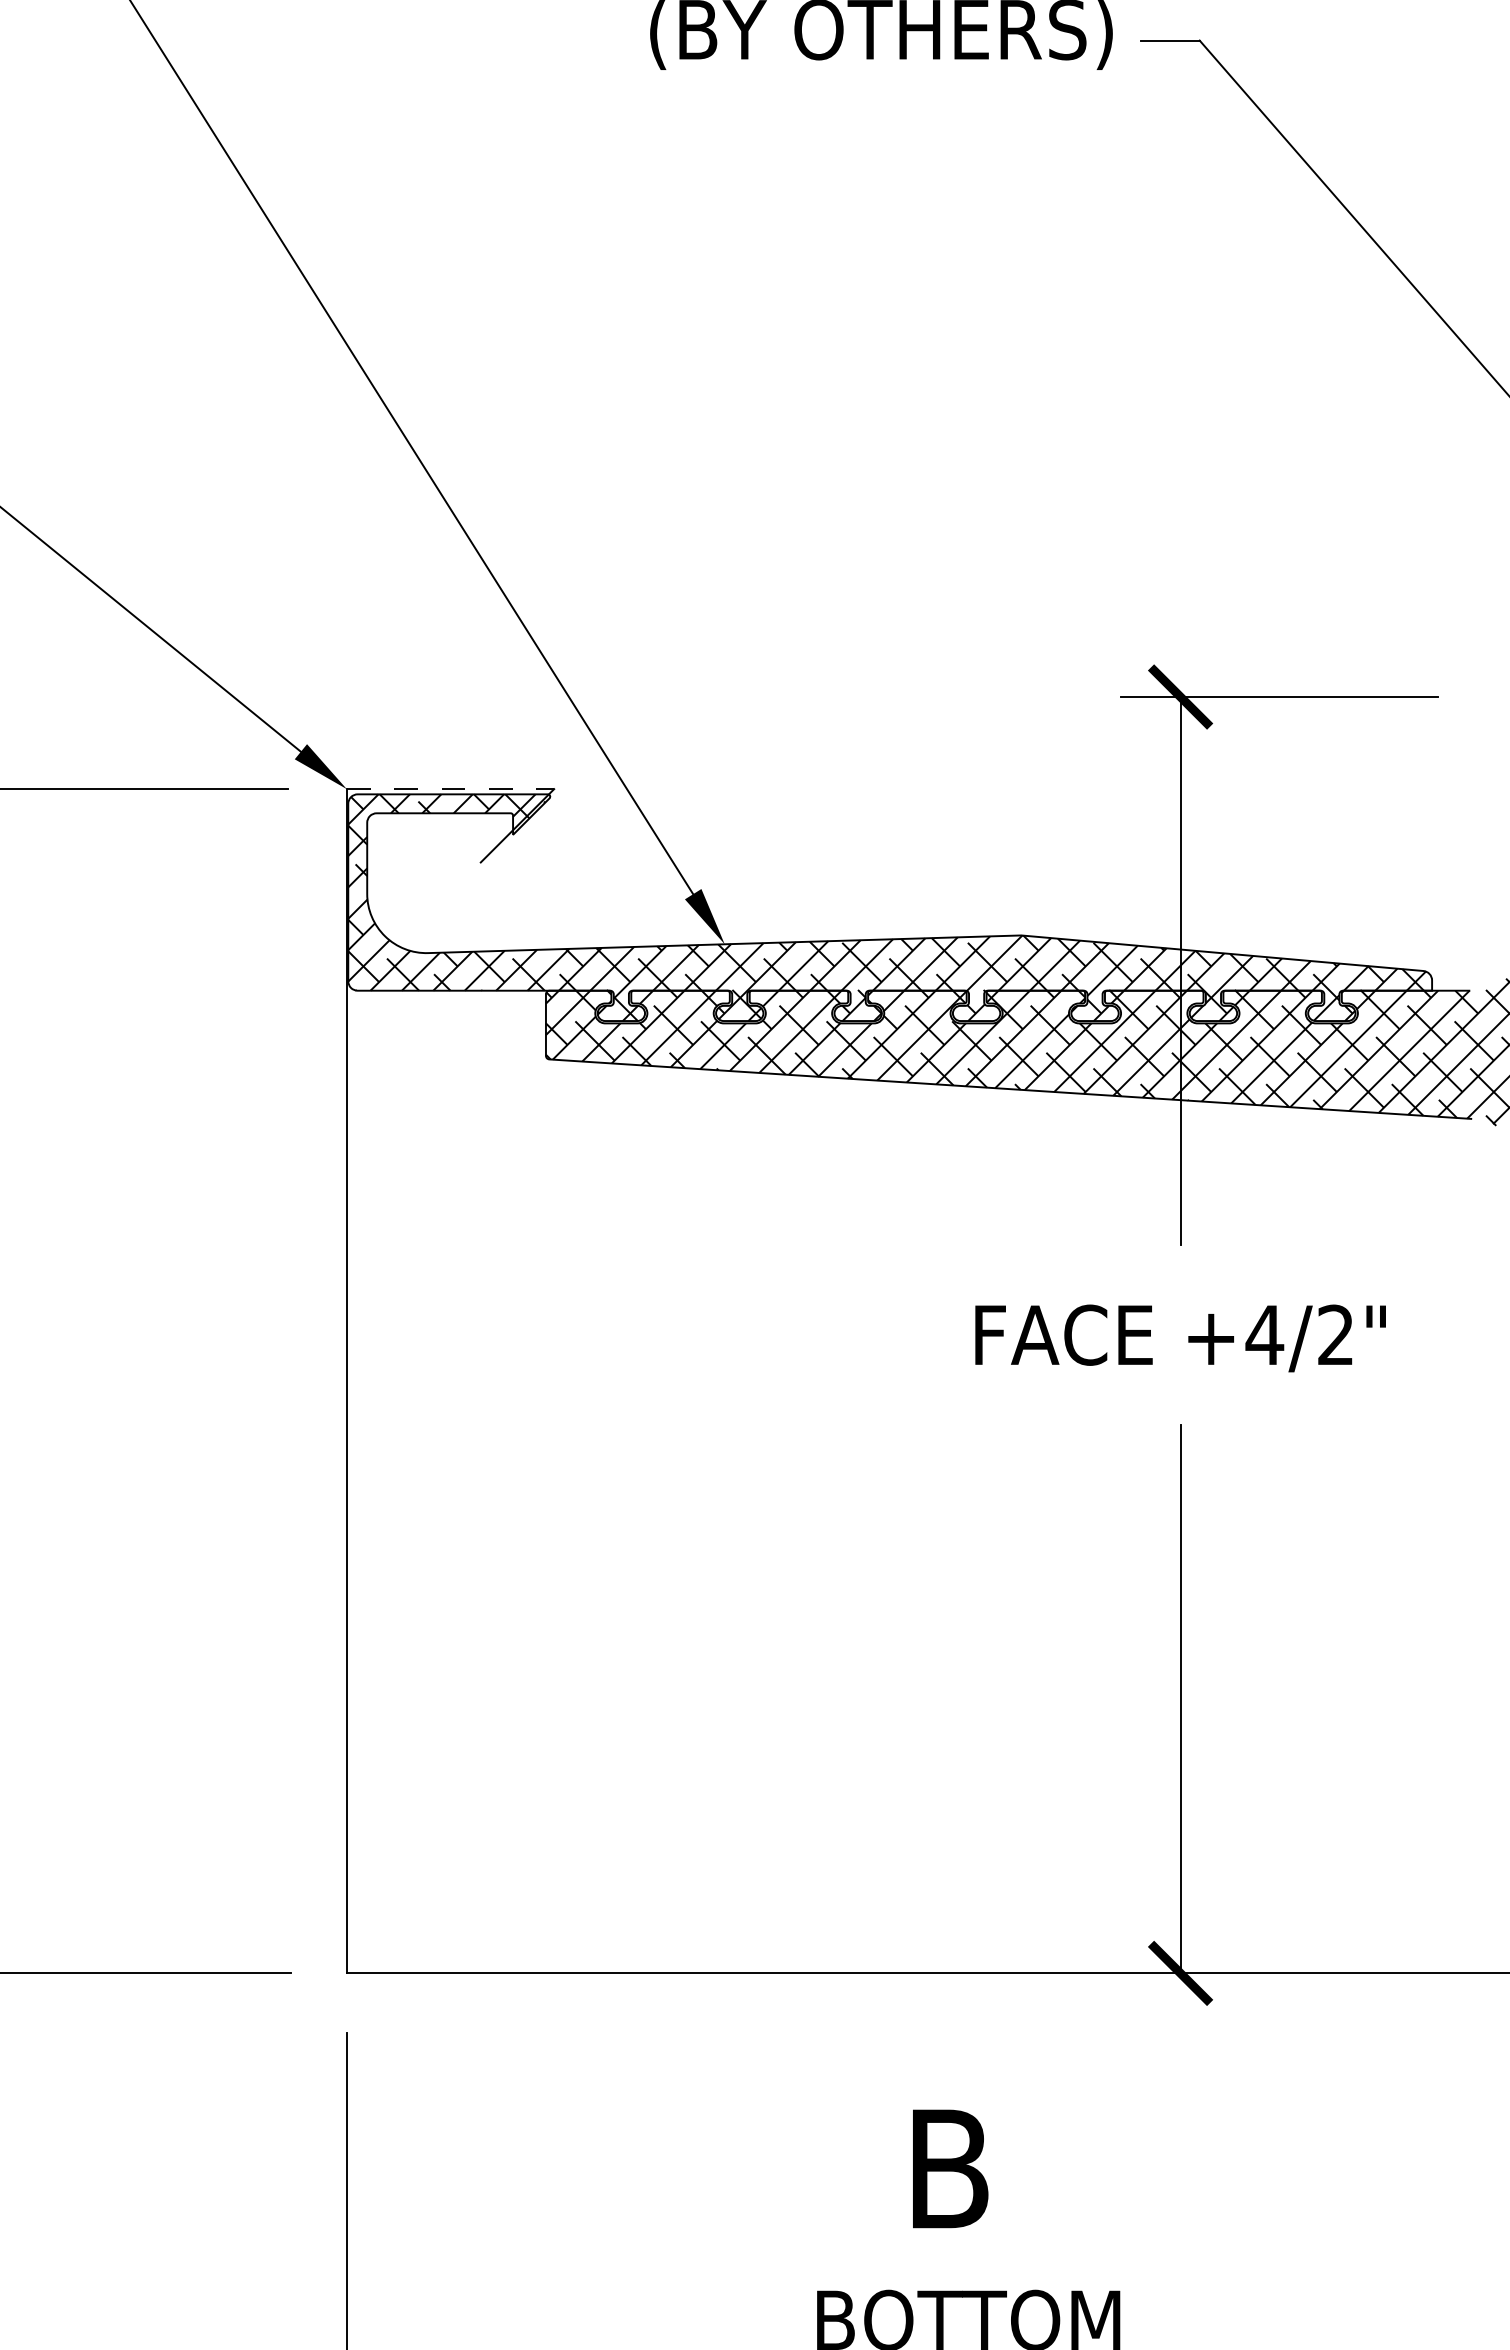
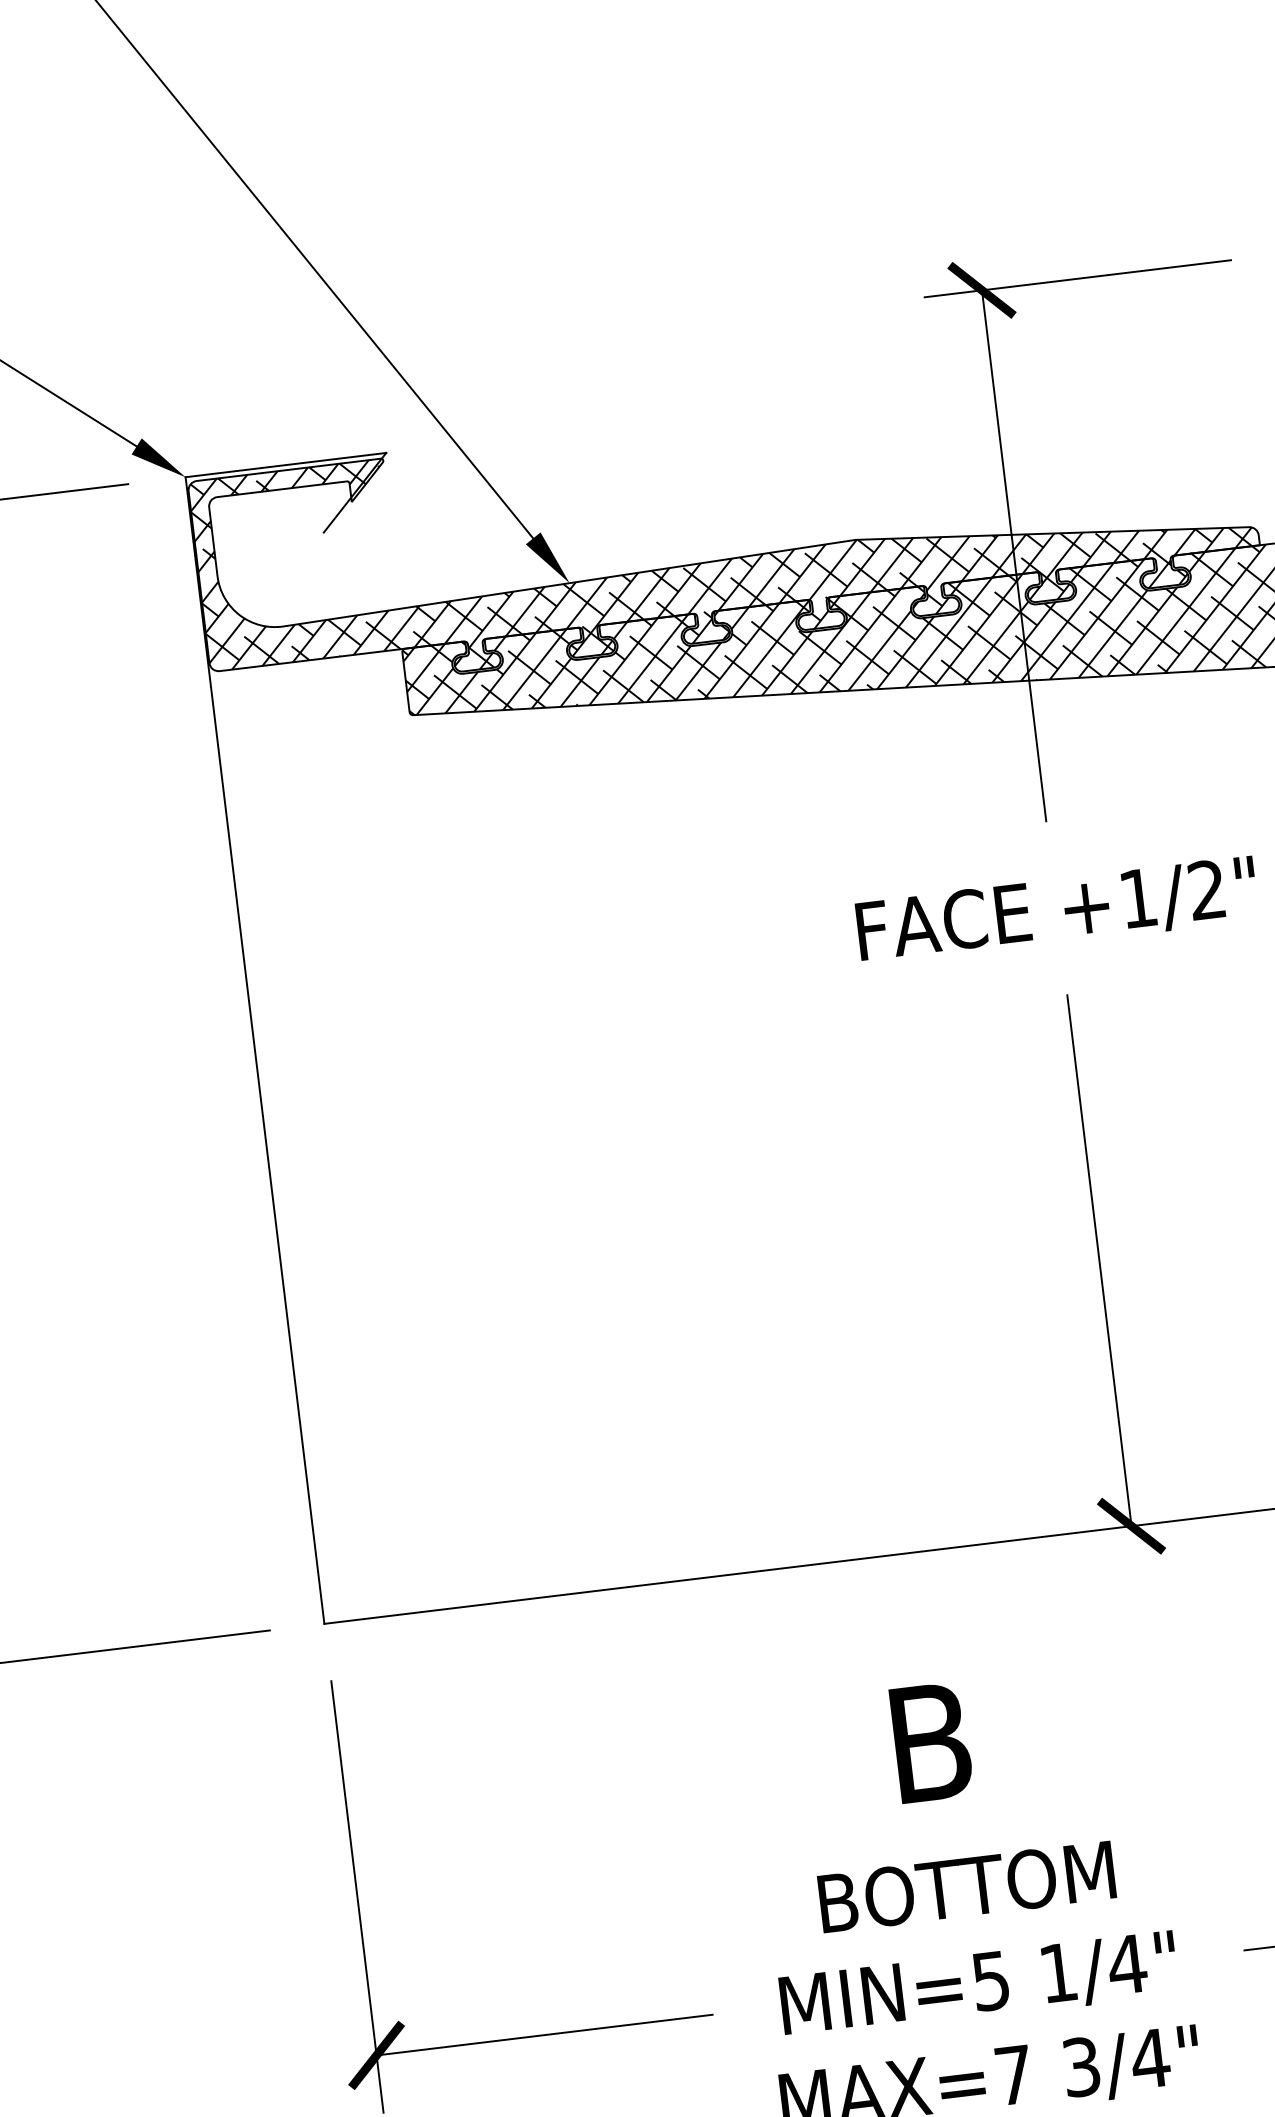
line: (450, 789) -> (285, 465), dashed -> solid
text: (1264, 1334) -> (1137, 897), +4/2" -> +1/2"

